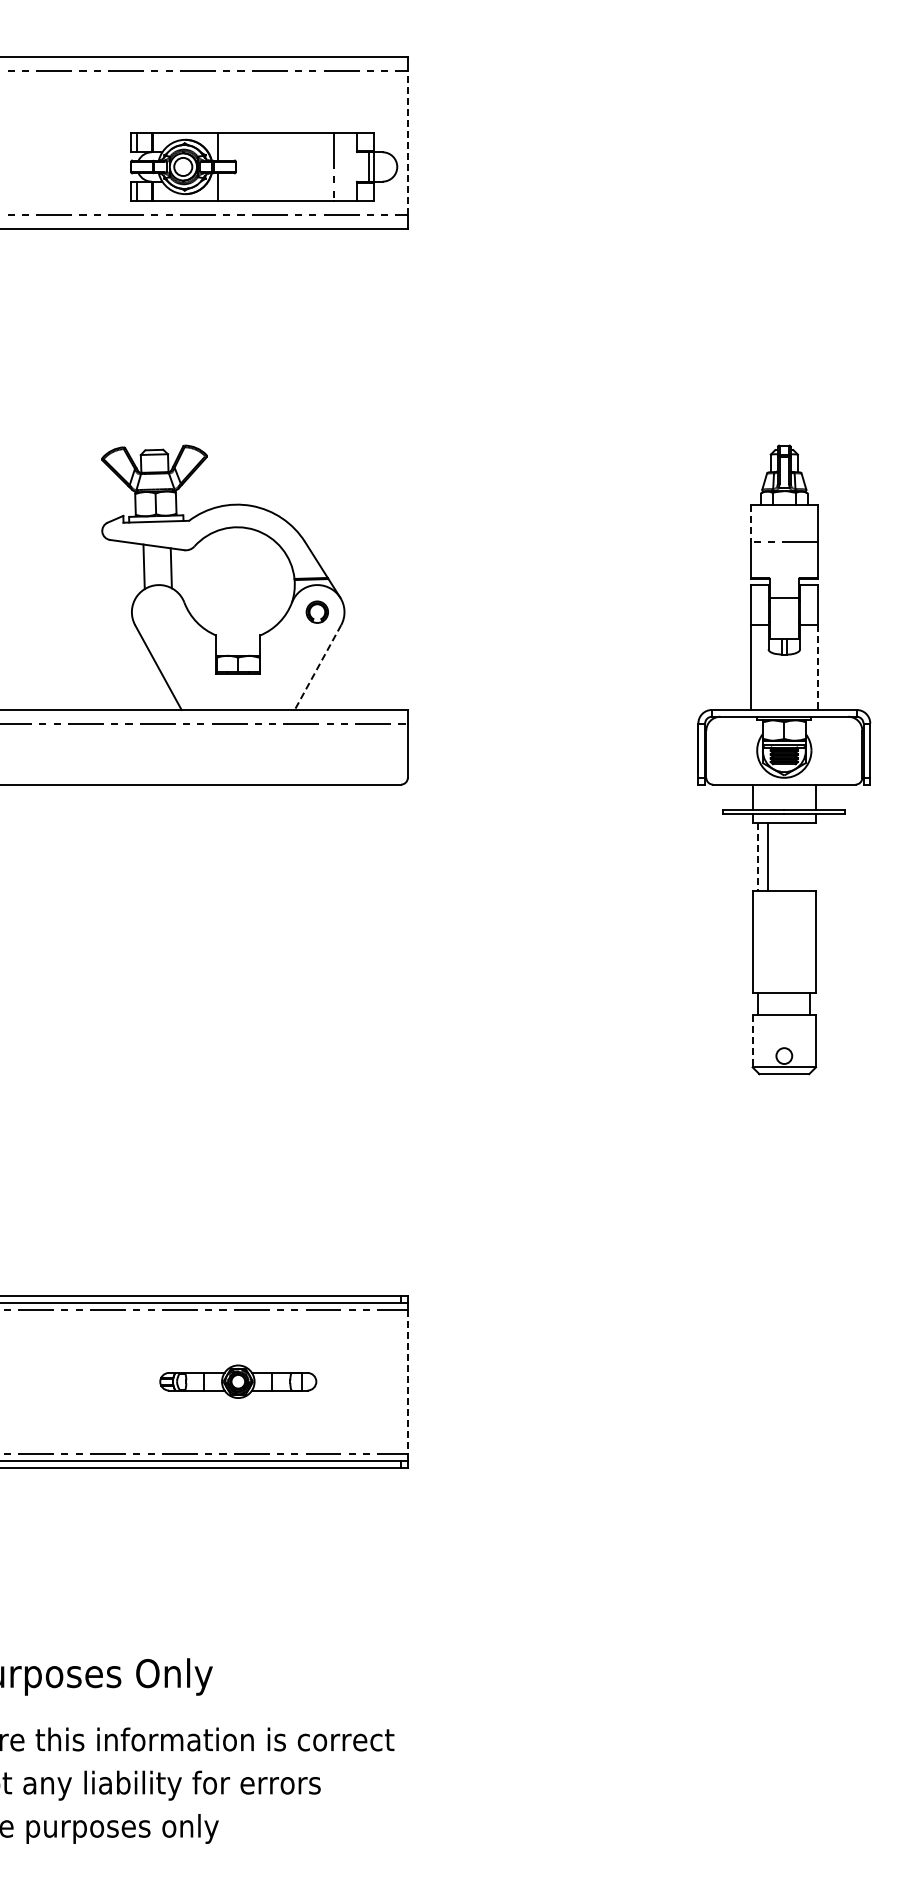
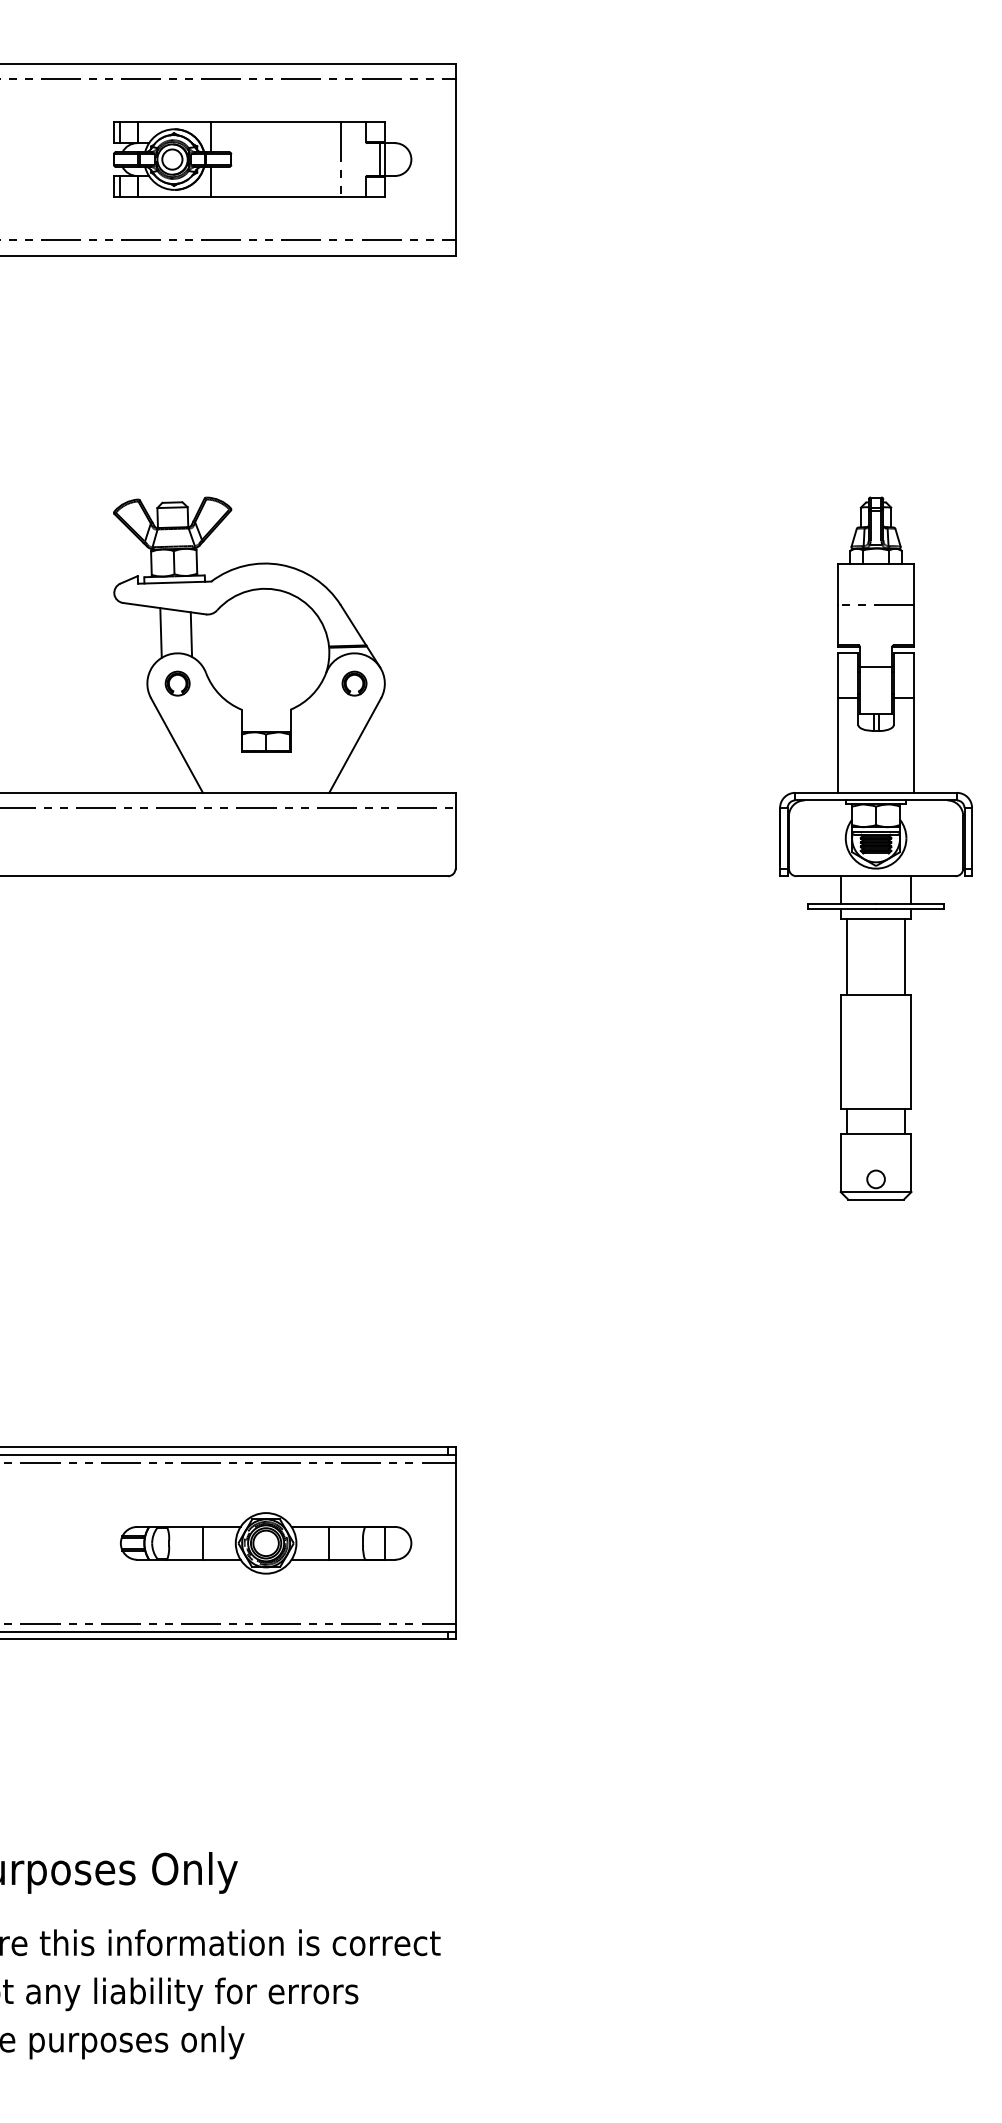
line: (407, 142) -> (455, 159), dashed -> solid
part: (264, 166) -> (263, 159), moved
line: (750, 523) -> (838, 584), dashed -> solid
part: (158, 611) -> (177, 682), added
line: (317, 668) -> (354, 746), dashed -> solid
line: (818, 668) -> (914, 746), dashed -> solid
line: (768, 856) -> (905, 956), moved
line: (758, 857) -> (847, 957), dashed -> solid
line: (752, 1041) -> (840, 1163), dashed -> solid
part: (238, 1381) -> (266, 1542), size x1.67
line: (407, 1382) -> (455, 1544), dashed -> solid

